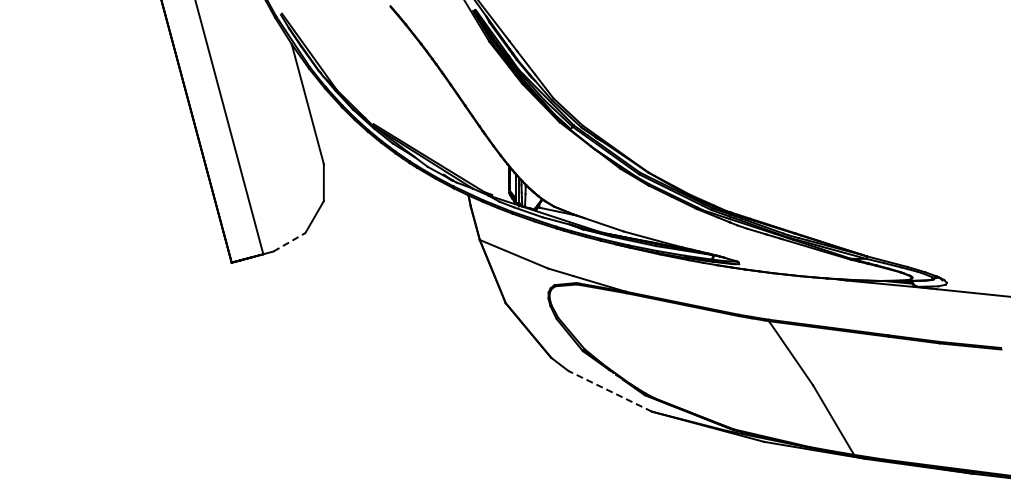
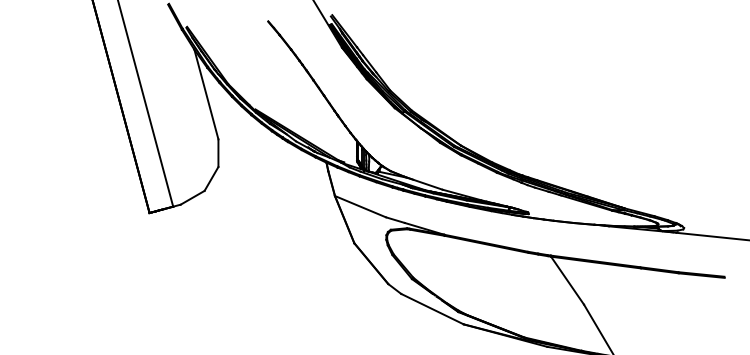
line: (289, 242) -> (192, 197), dashed -> solid
line: (610, 391) -> (432, 309), dashed -> solid

